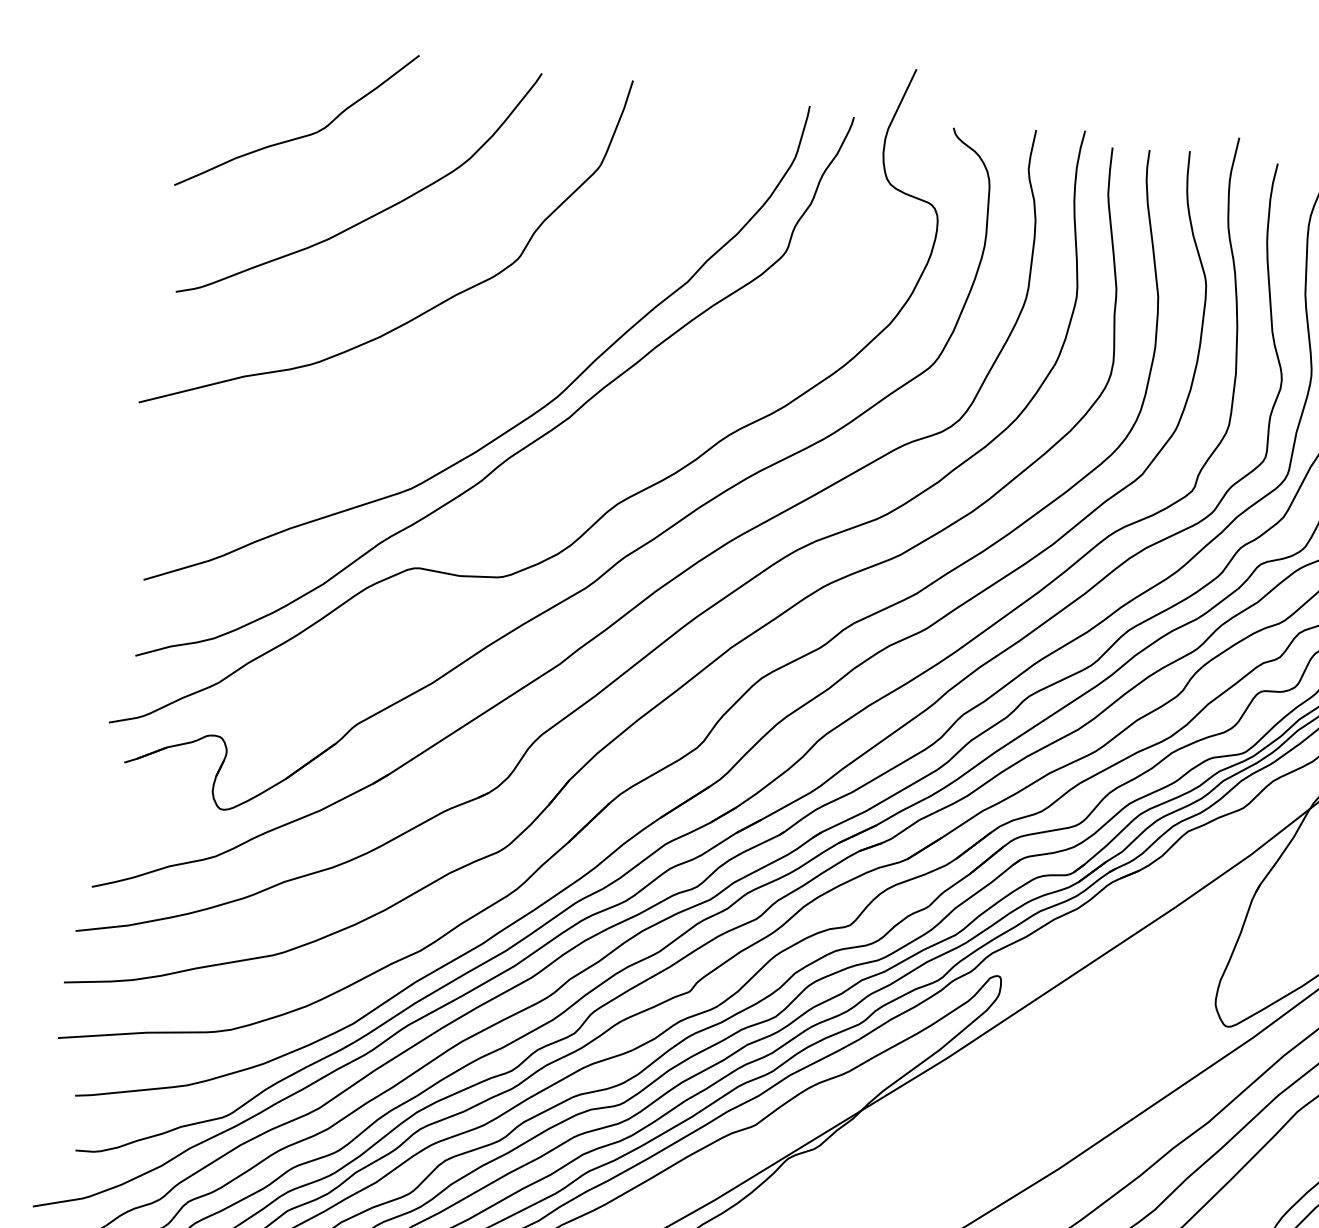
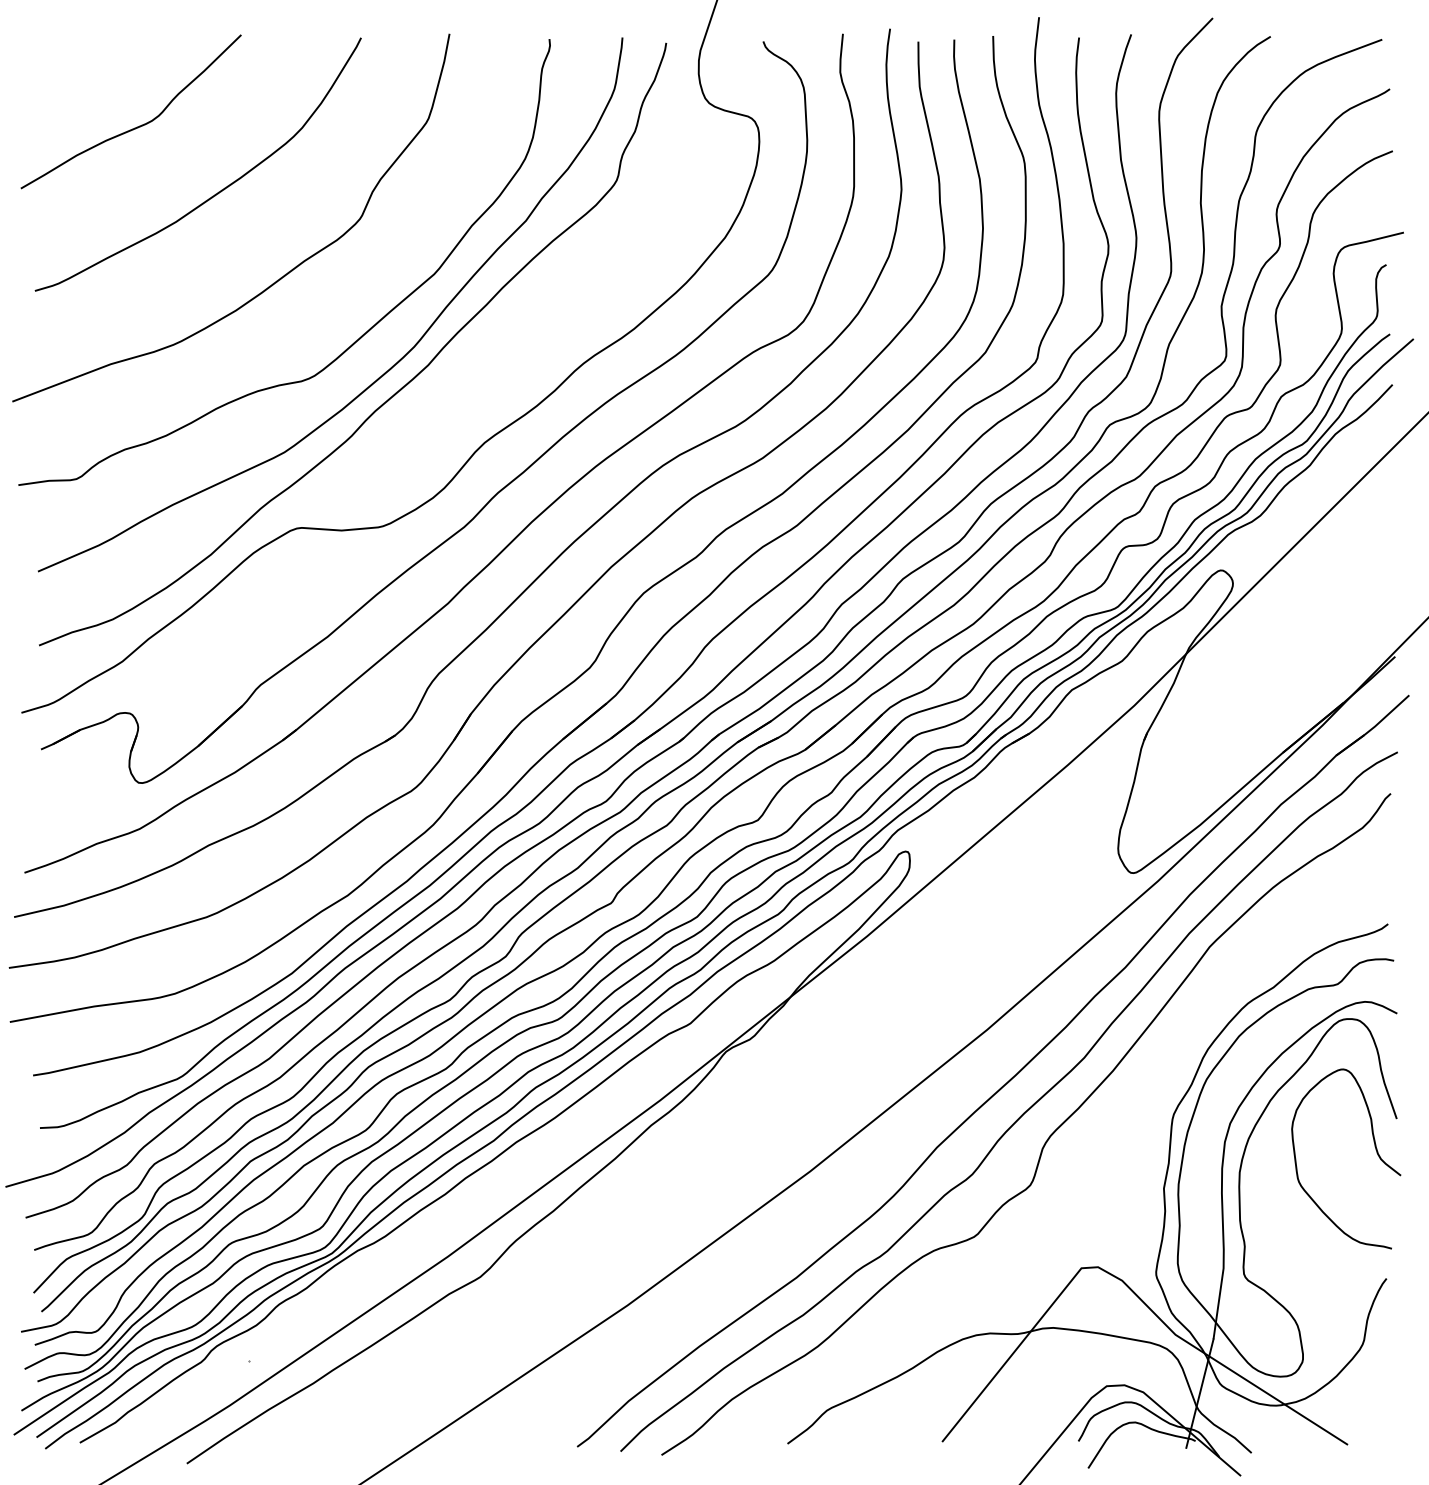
curve: (496, 383) -> (354, 341), added

